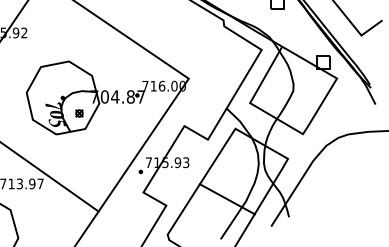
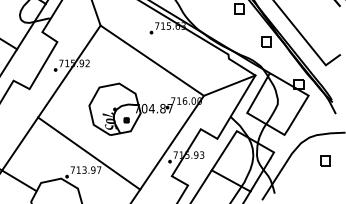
line: (225, 64) -> (229, 85), added
part: (360, 170) -> (325, 160), added

